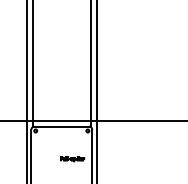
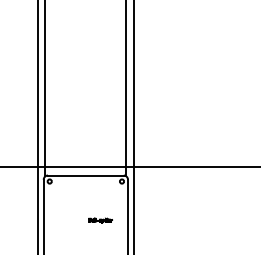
part: (72, 159) -> (100, 220), size x0.7

